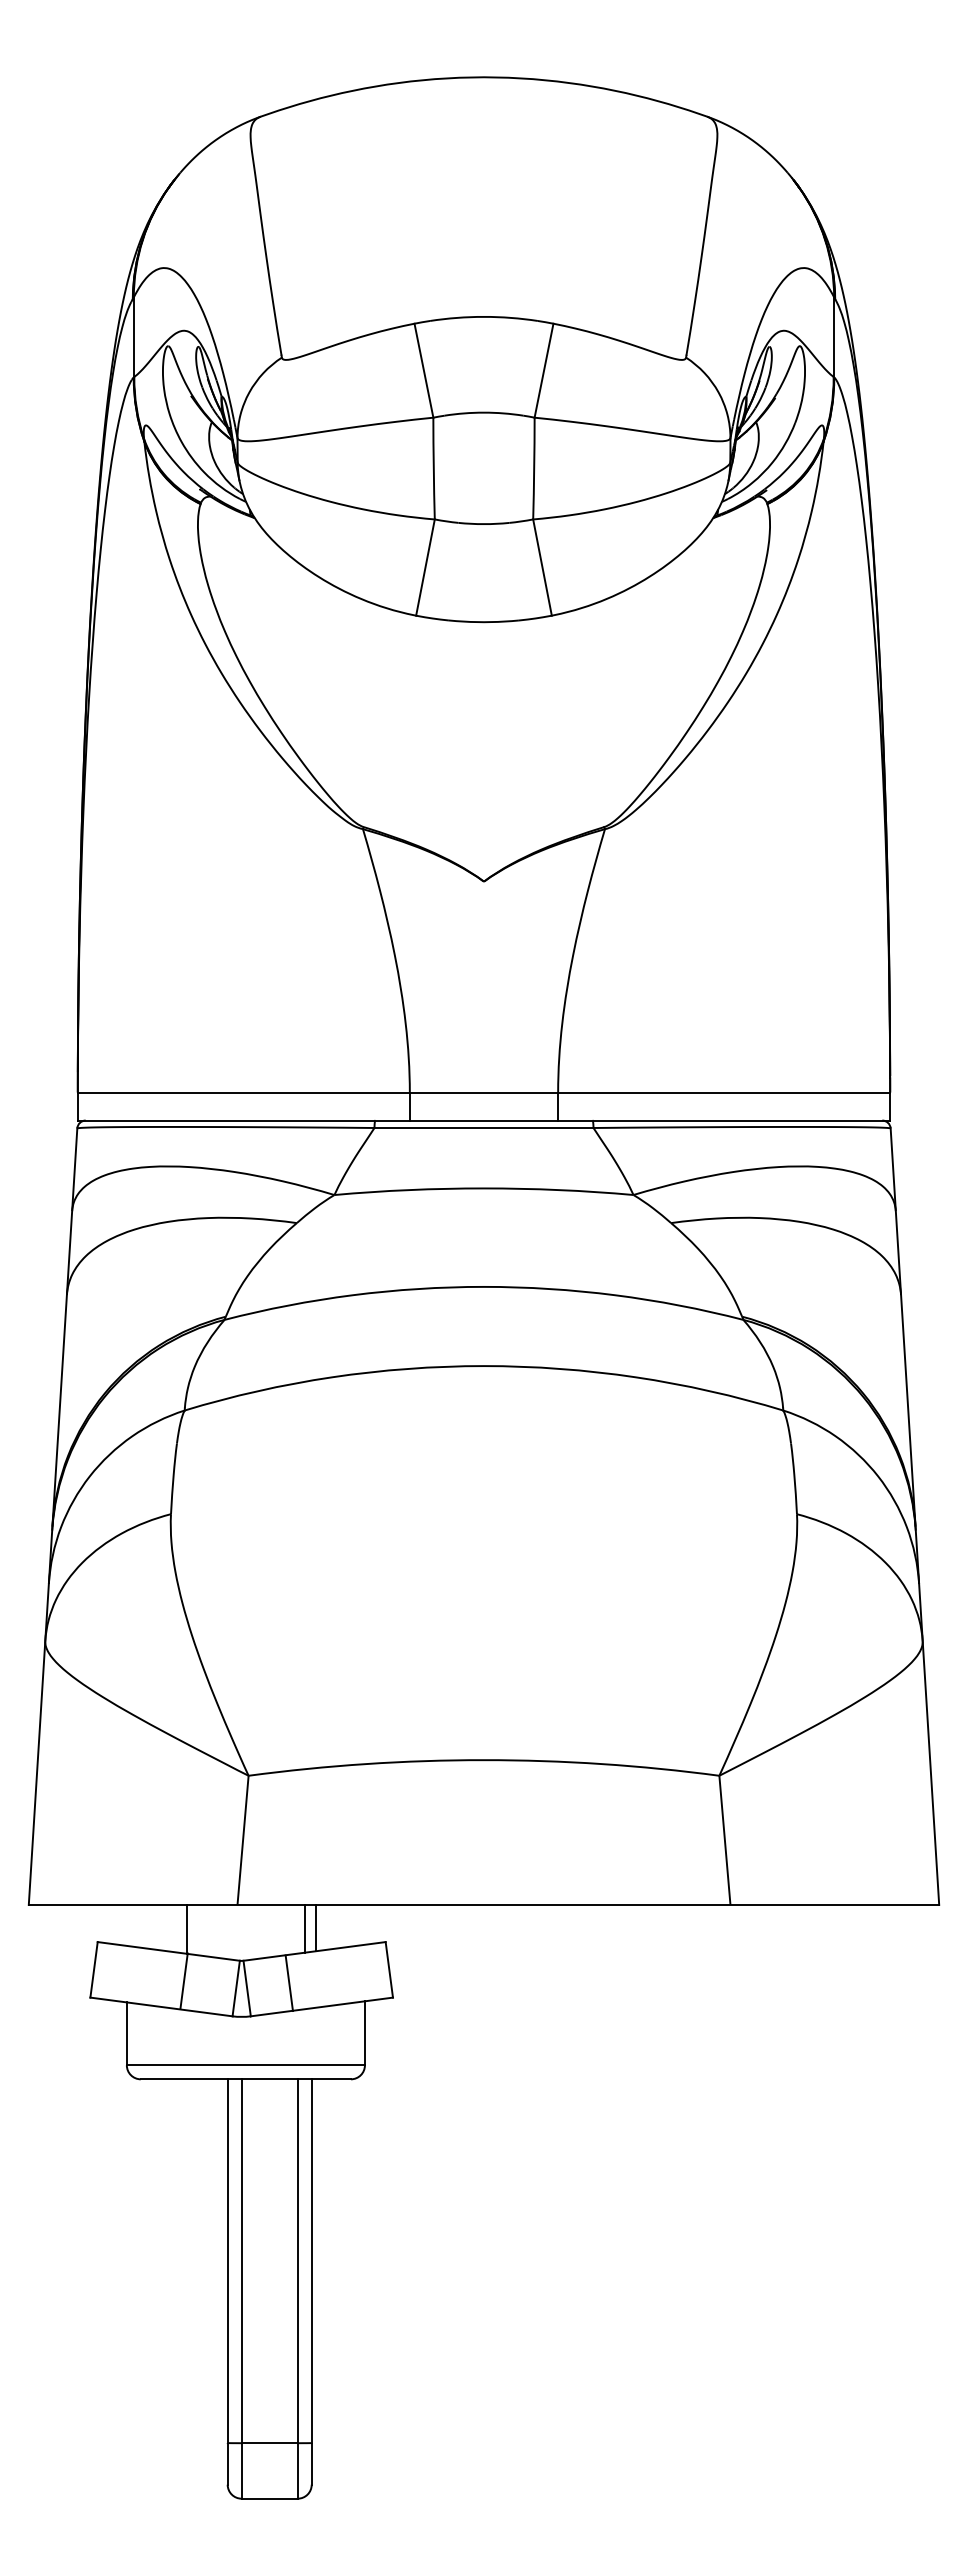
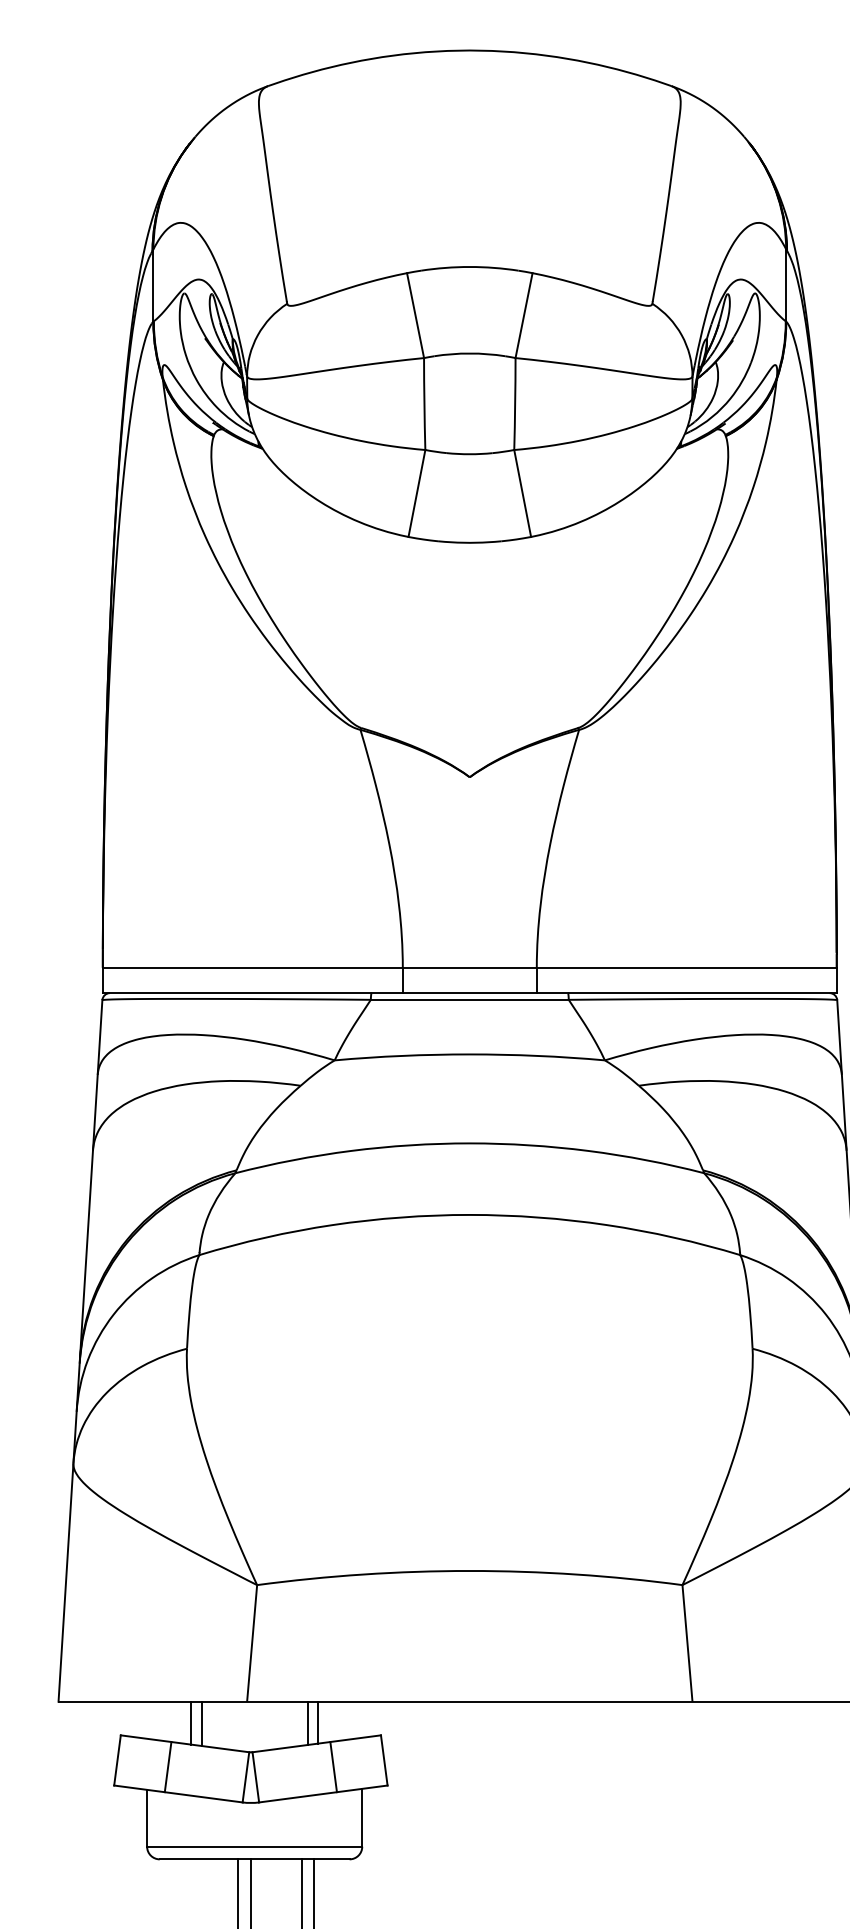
line: (175, 1928) -> (191, 1723), added
line: (183, 1980) -> (167, 1766), moved
line: (288, 1982) -> (332, 1766), moved

